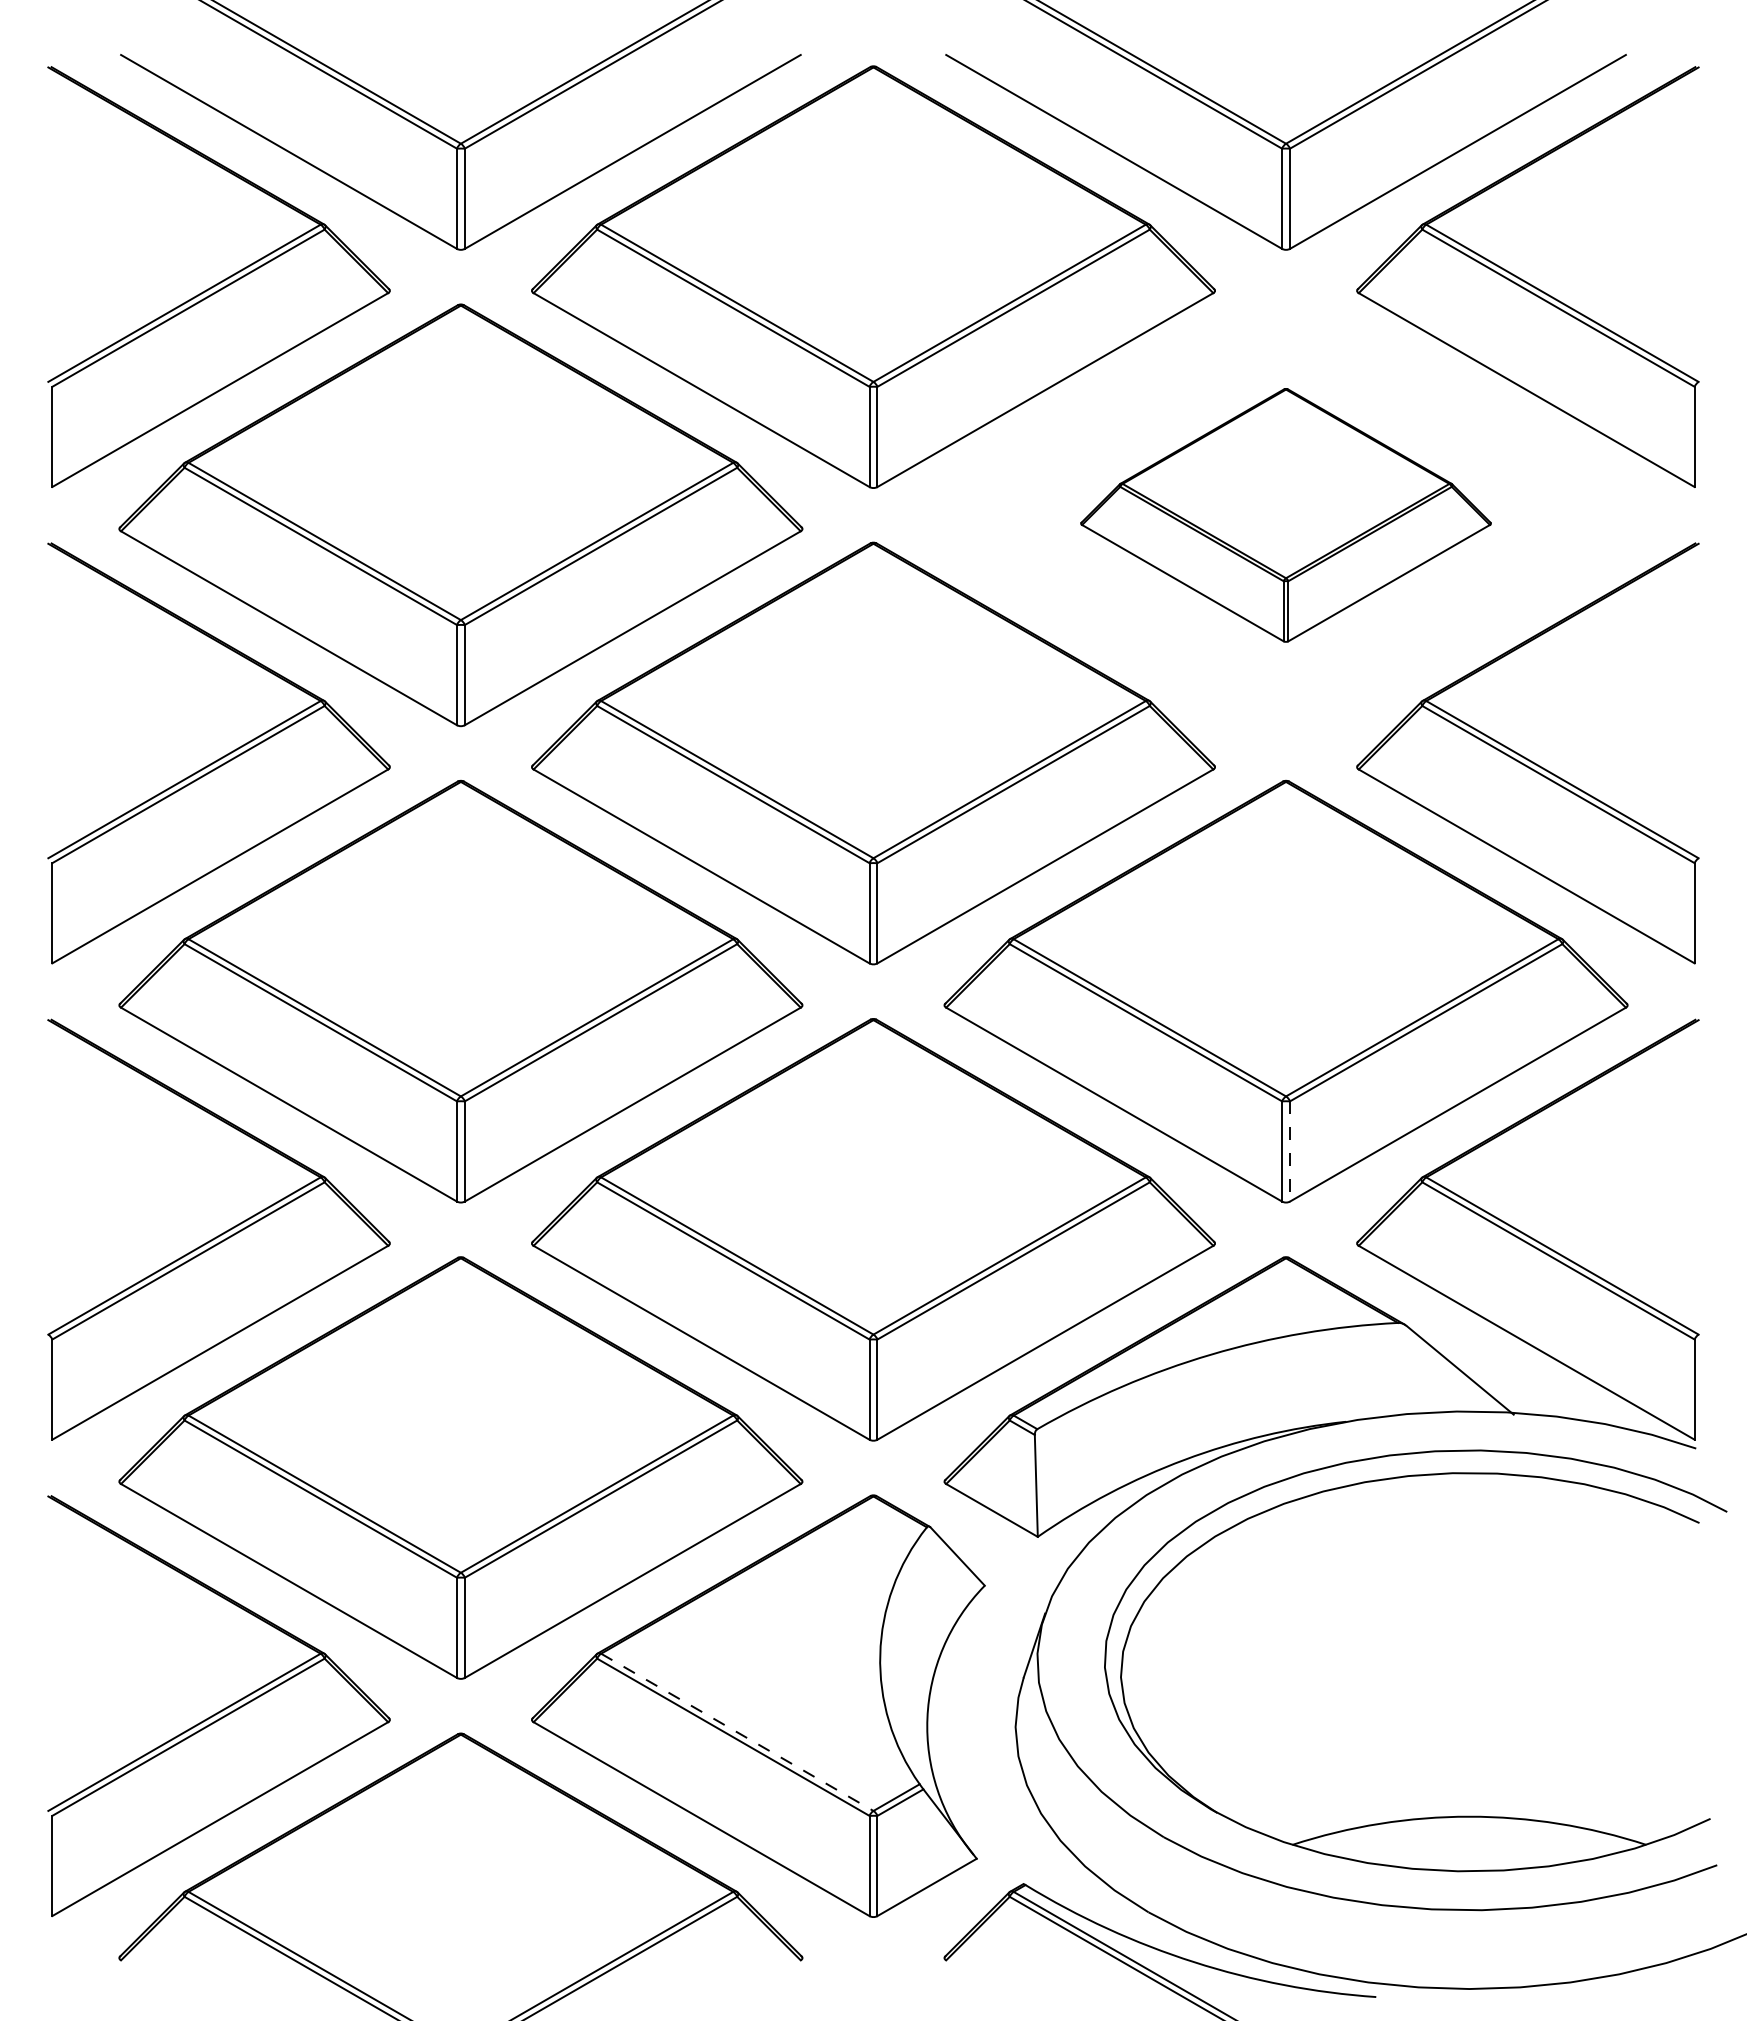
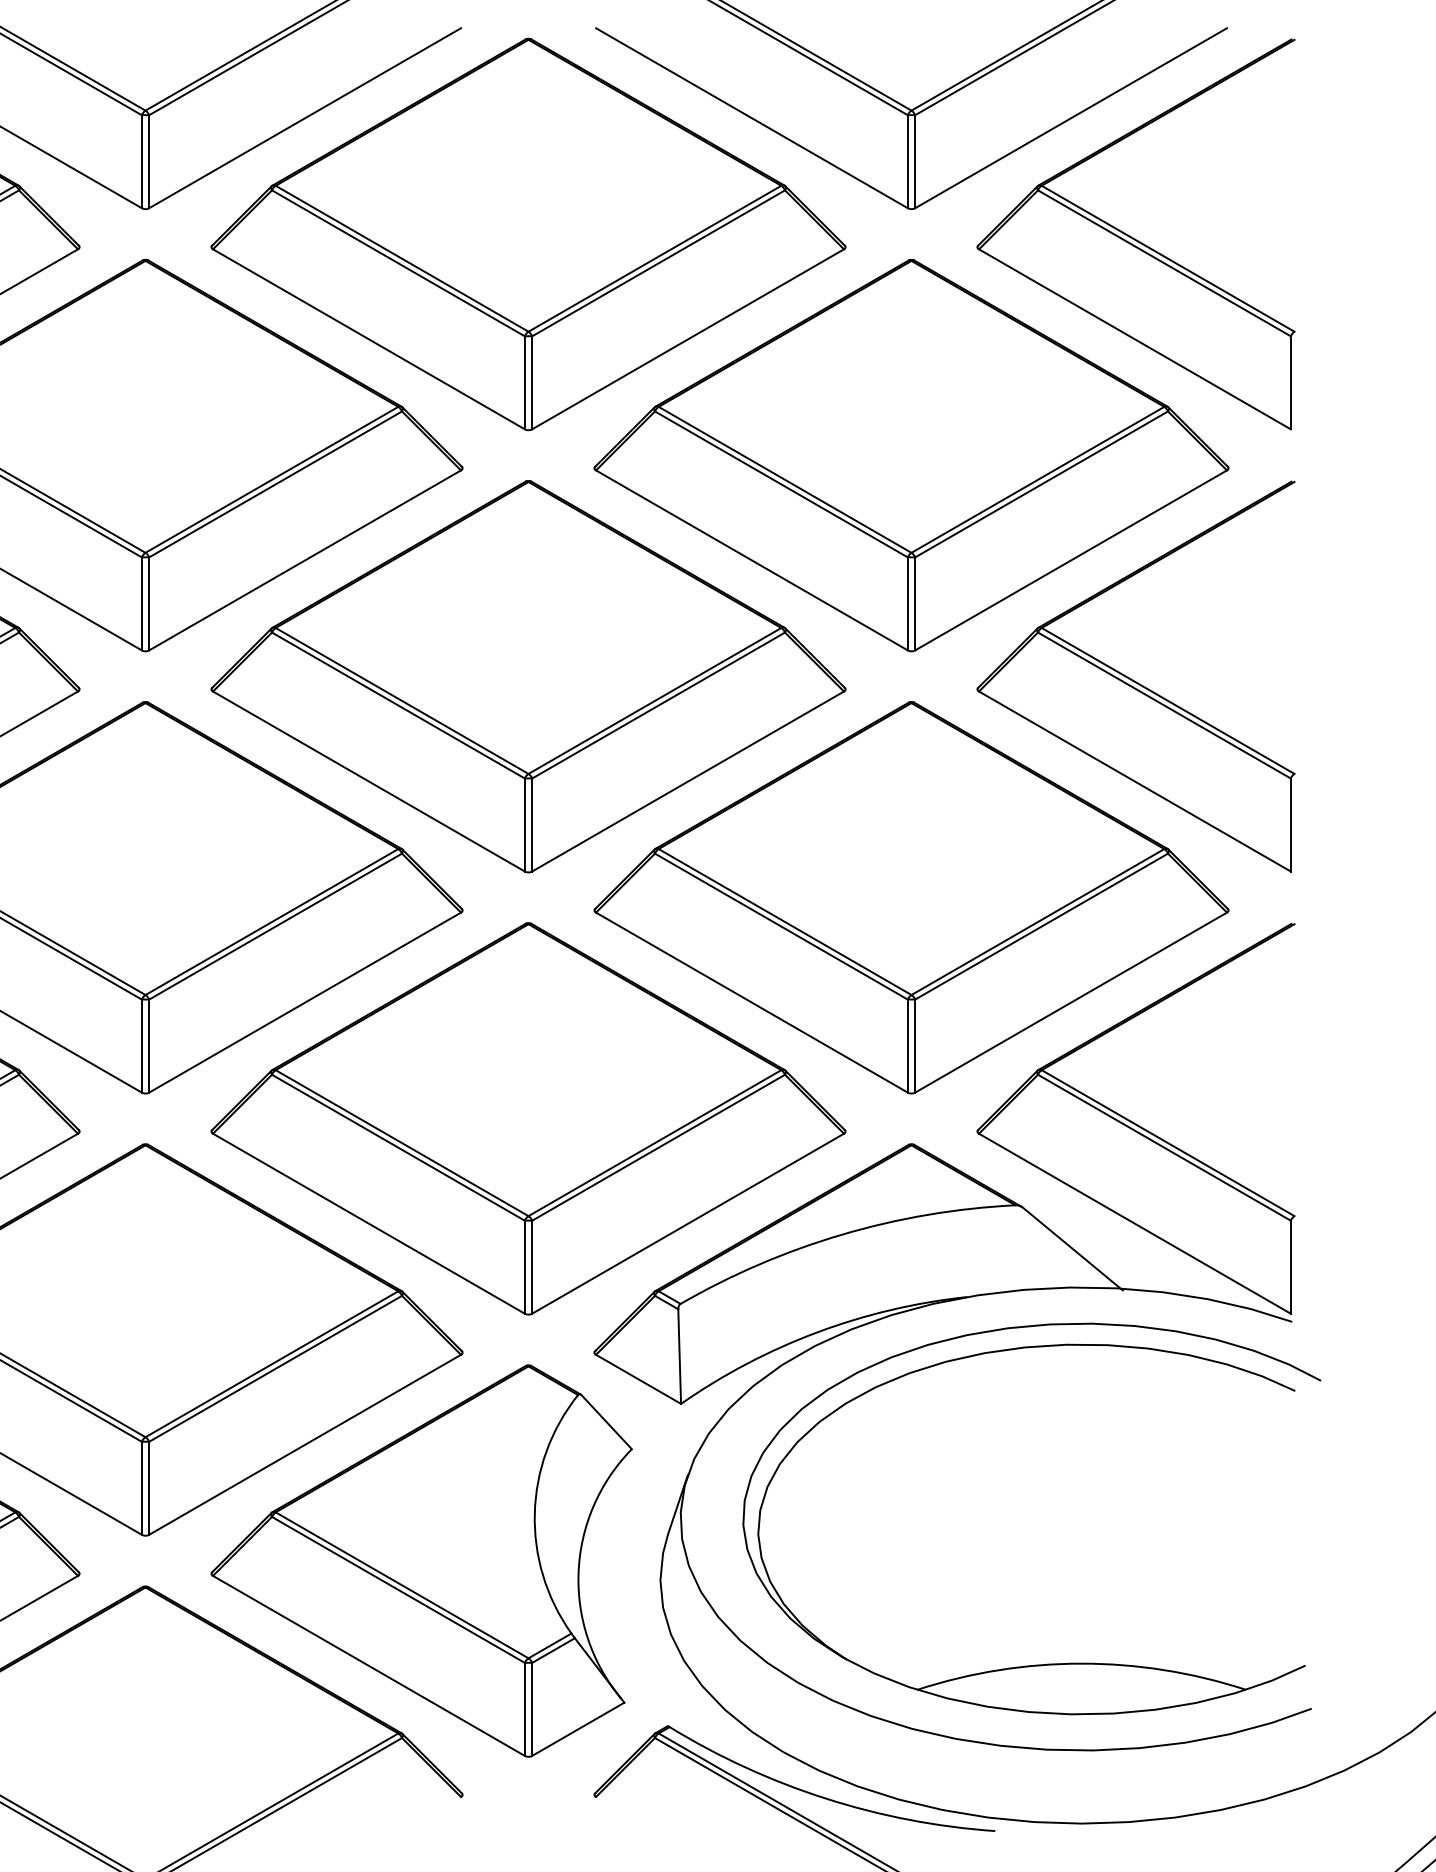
part: (1285, 515) -> (910, 455), size x1.67
line: (1290, 1151) -> (915, 1046), dashed -> solid
line: (737, 1732) -> (402, 1585), dashed -> solid

